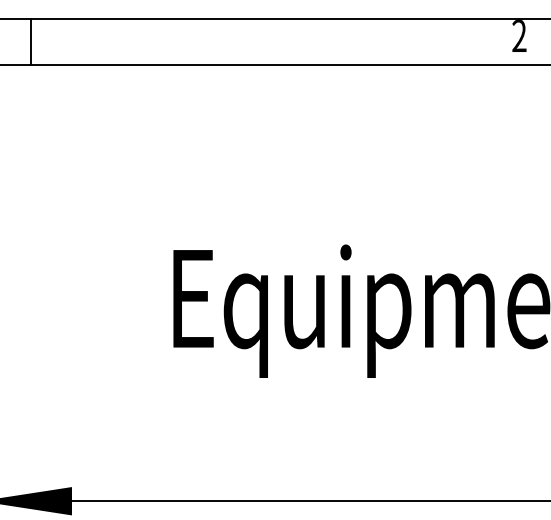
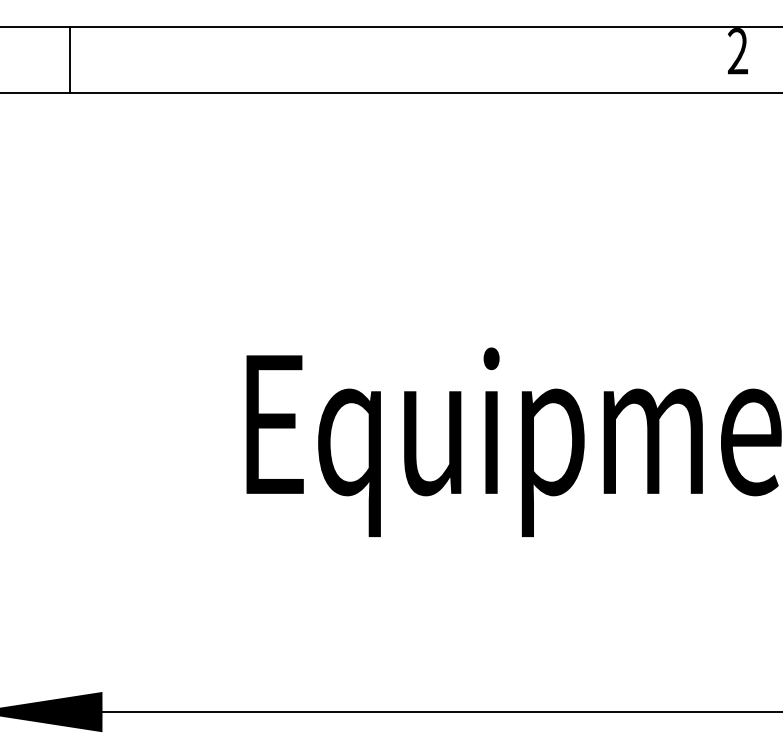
line: (30, 42) -> (69, 60), moved

